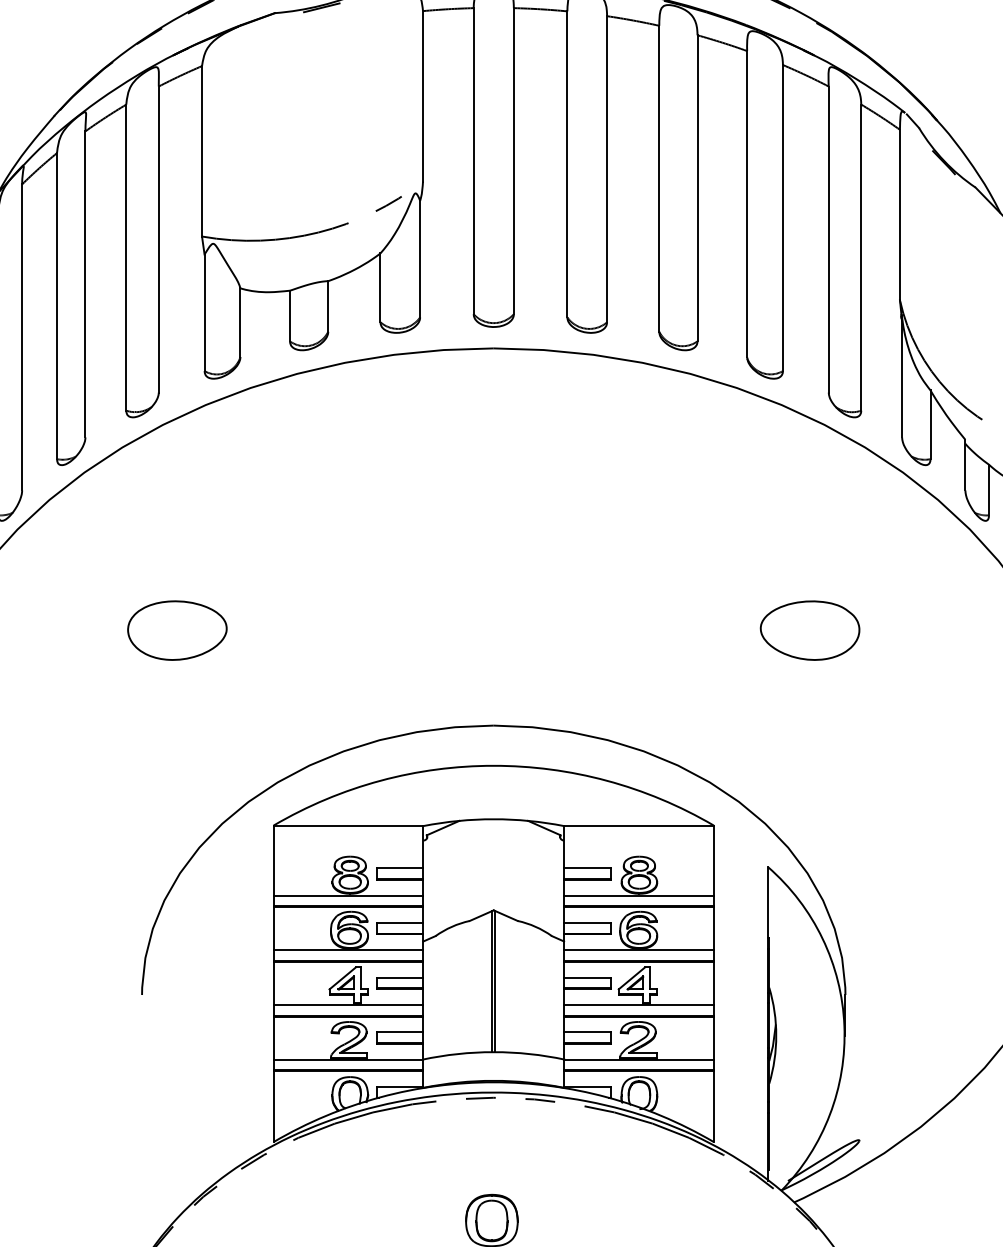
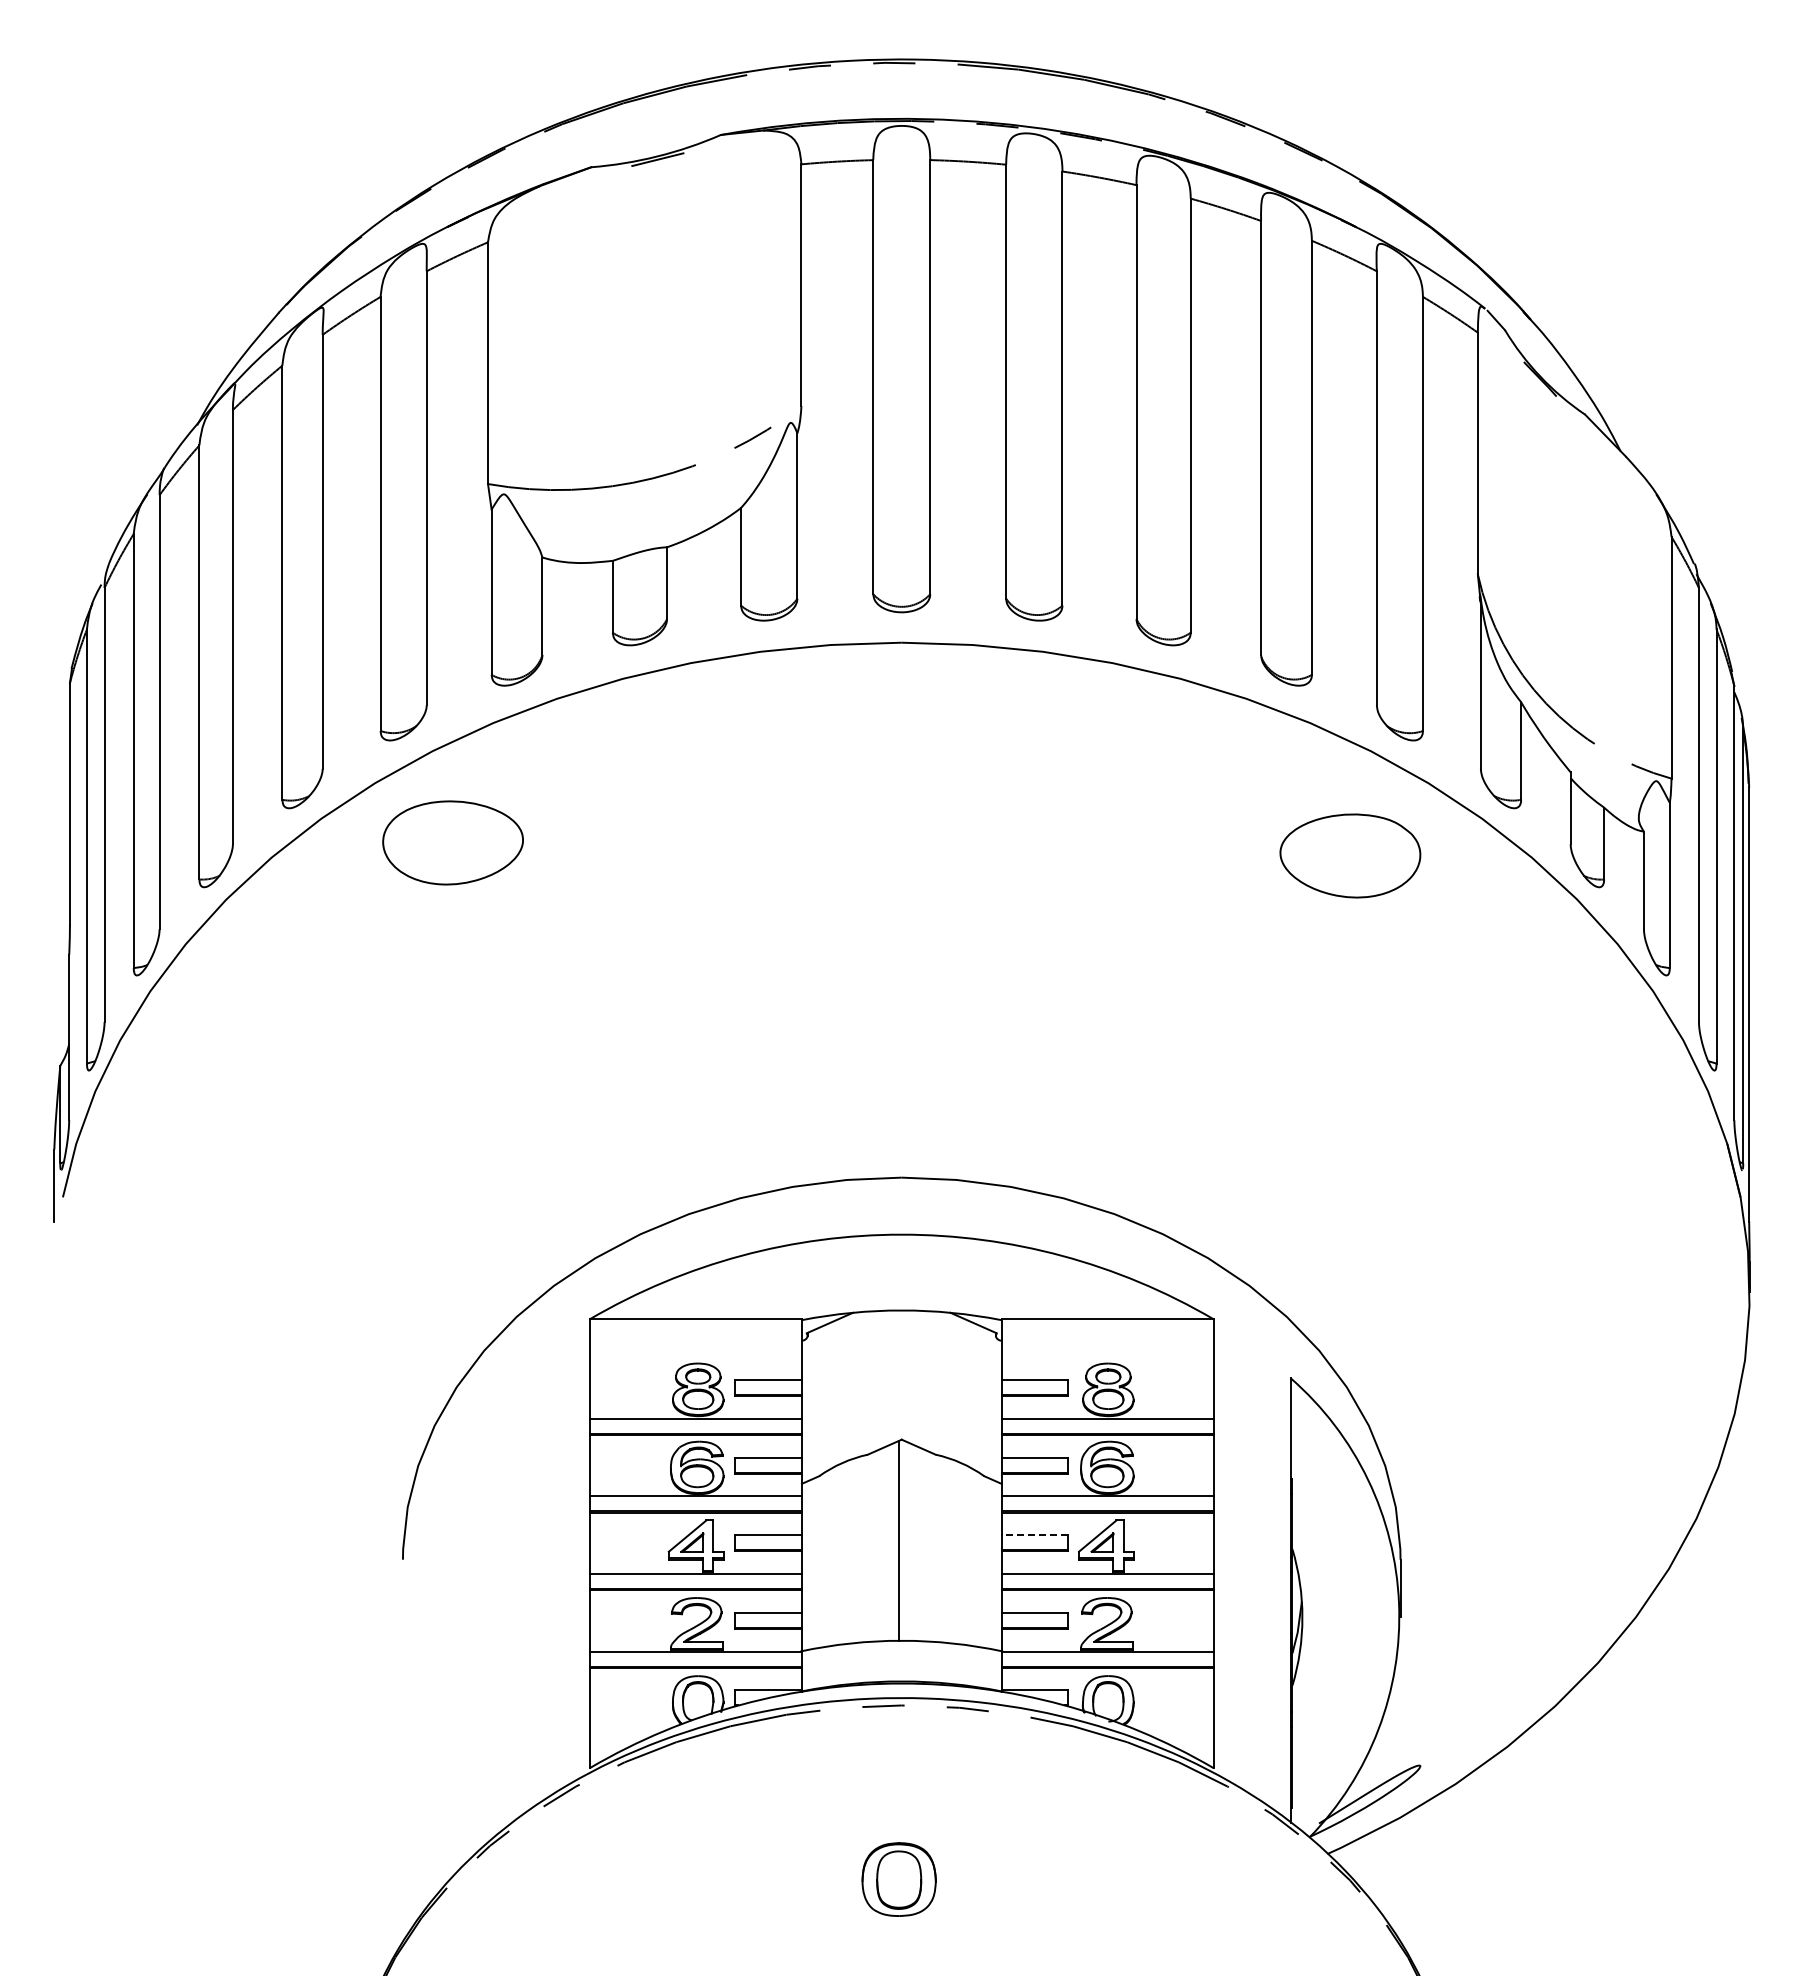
part: (176, 630) -> (452, 842), moved
part: (810, 630) -> (1350, 855), moved
line: (587, 977) -> (1034, 1535), solid -> dashed
line: (495, 981) -> (904, 1540), removed

